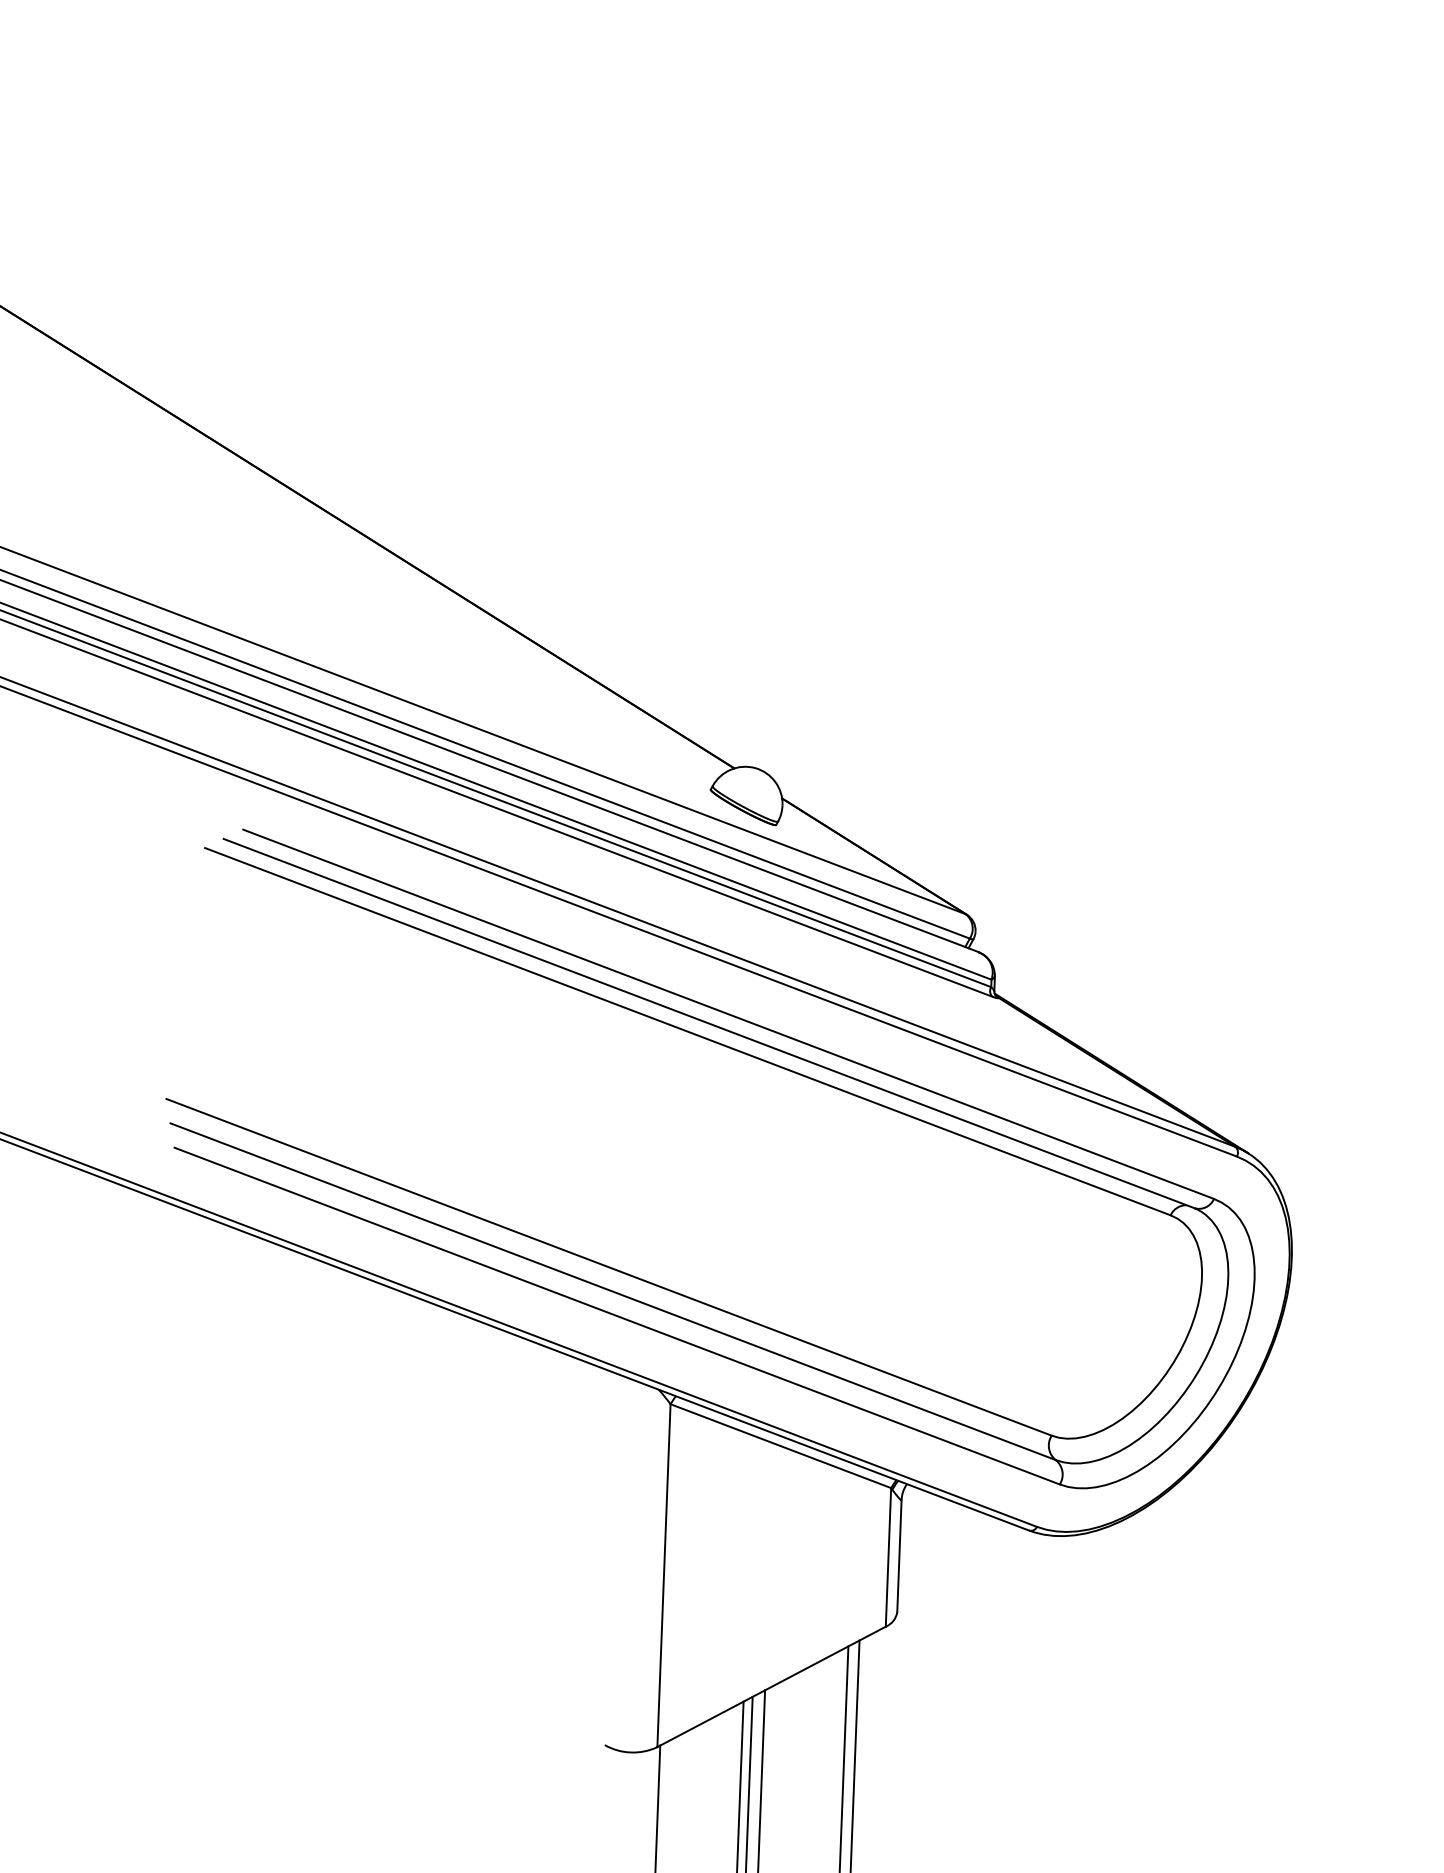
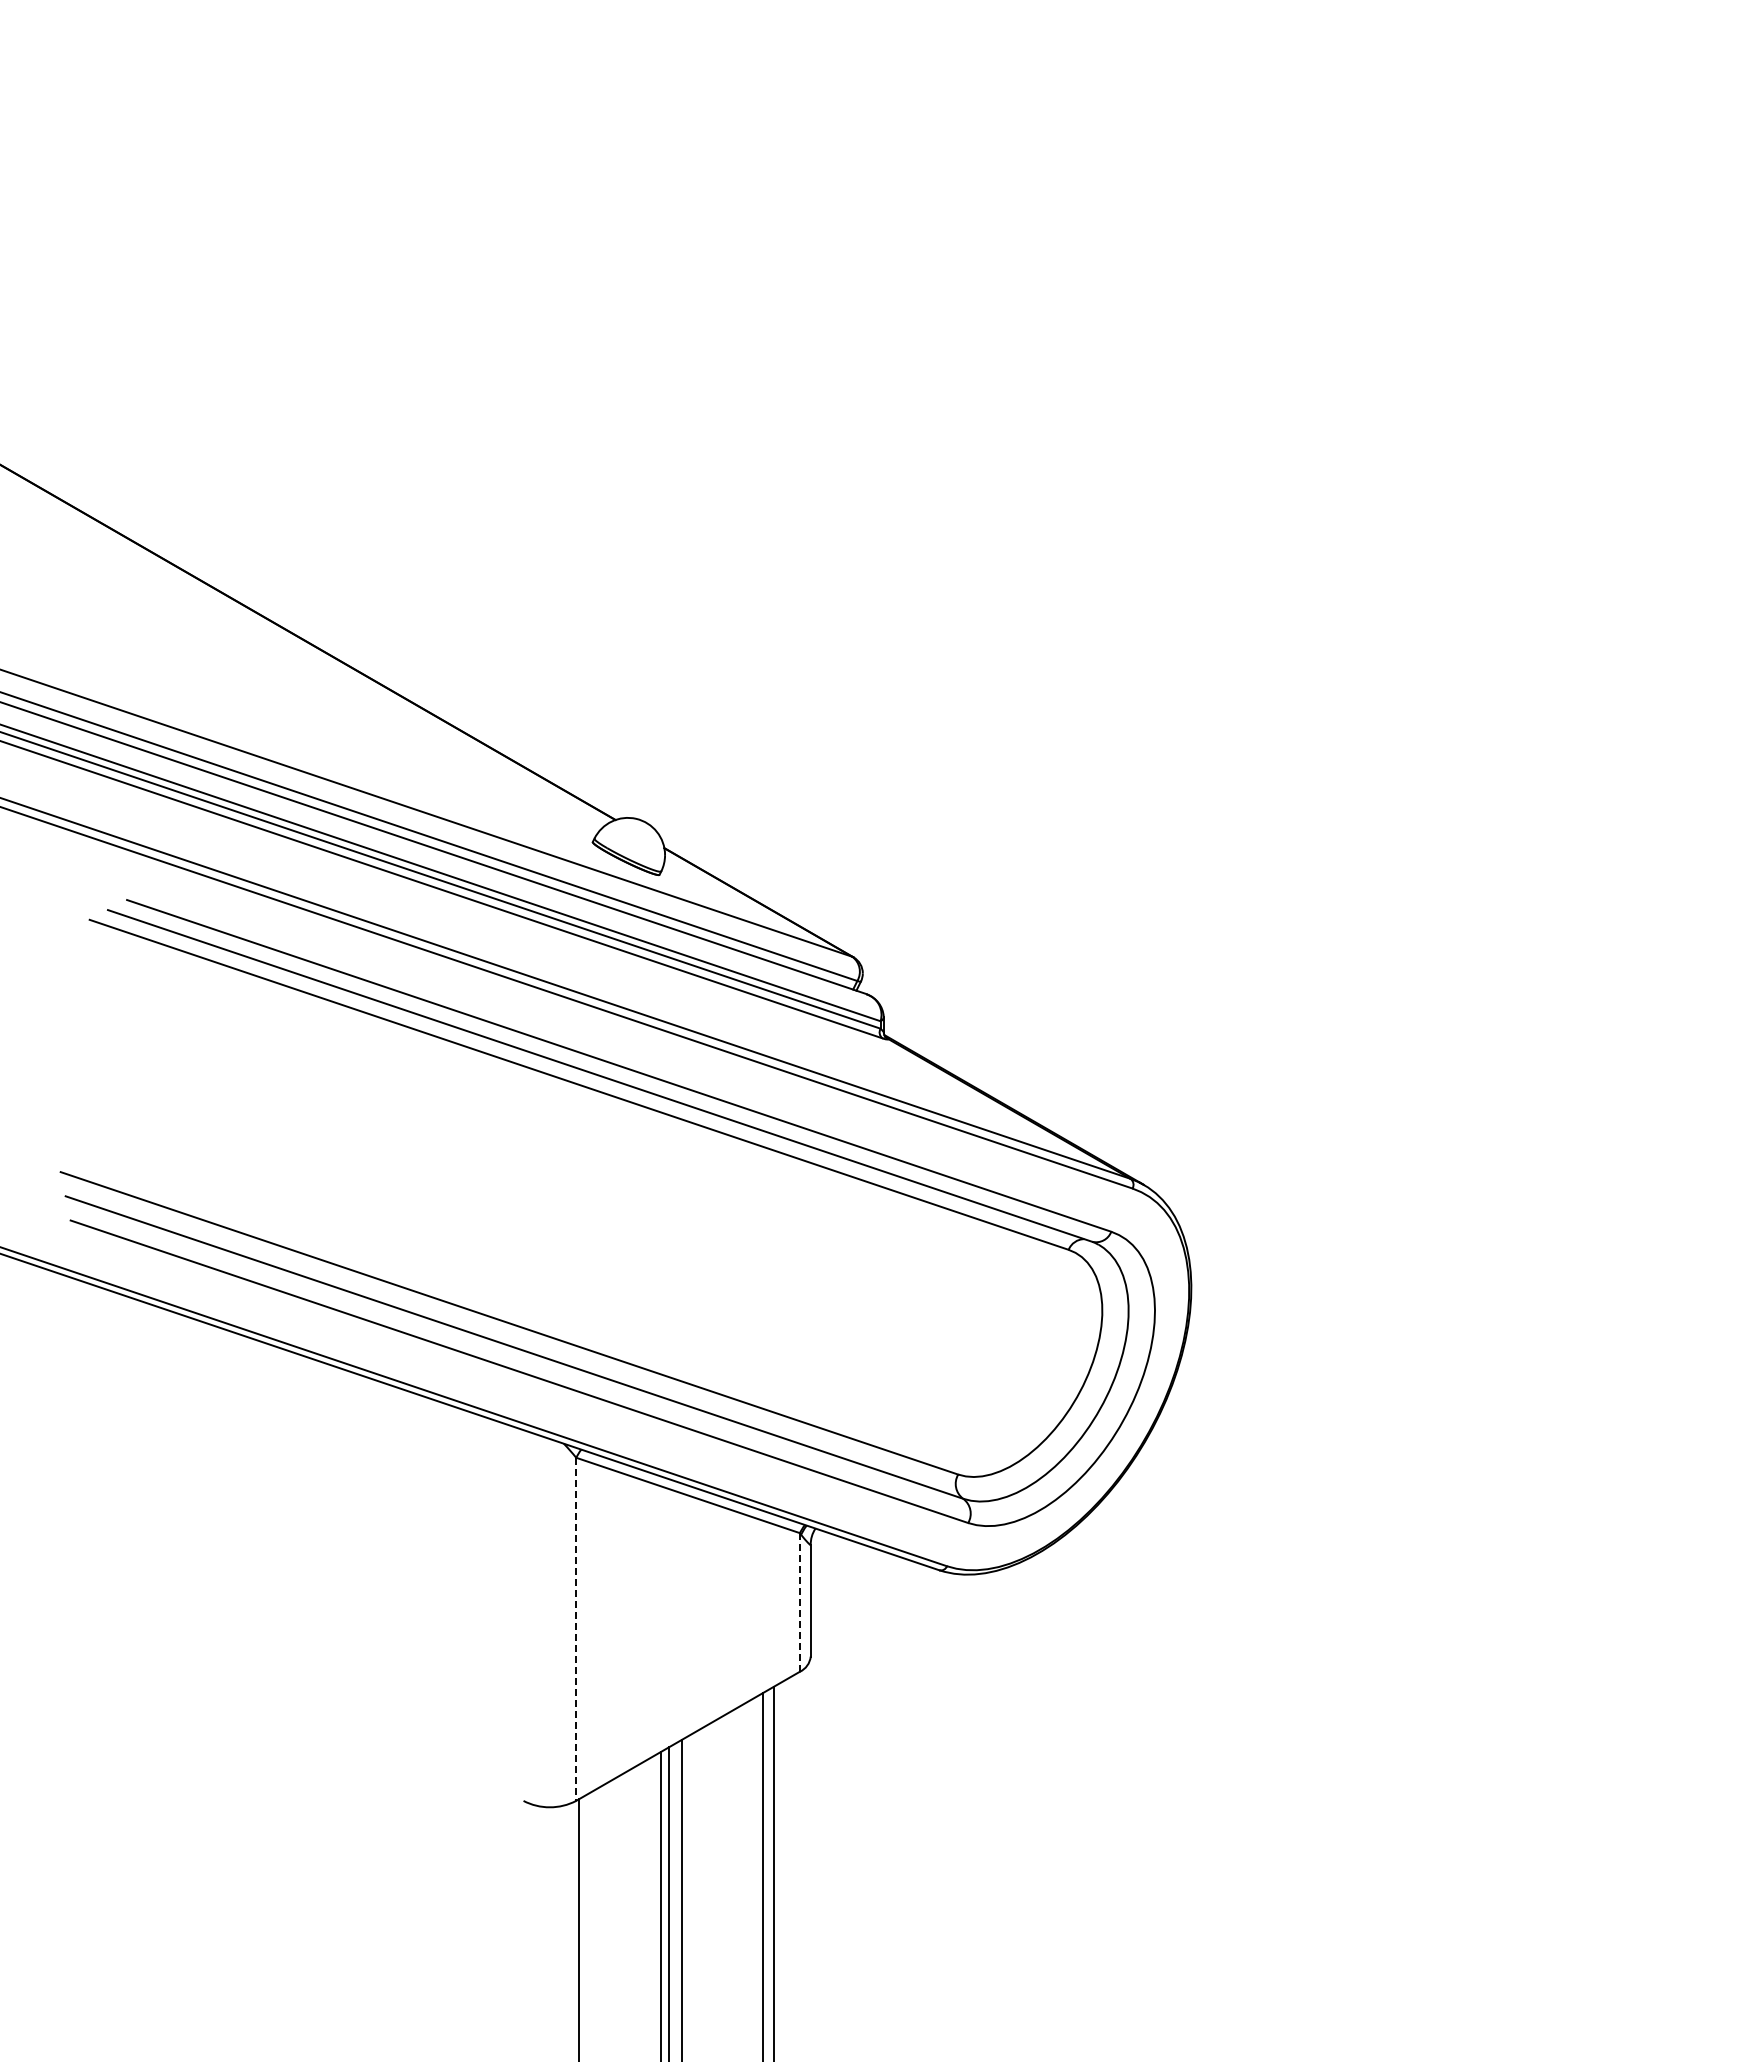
line: (888, 1556) -> (799, 1601), solid -> dashed
line: (664, 1575) -> (576, 1629), solid -> dashed

